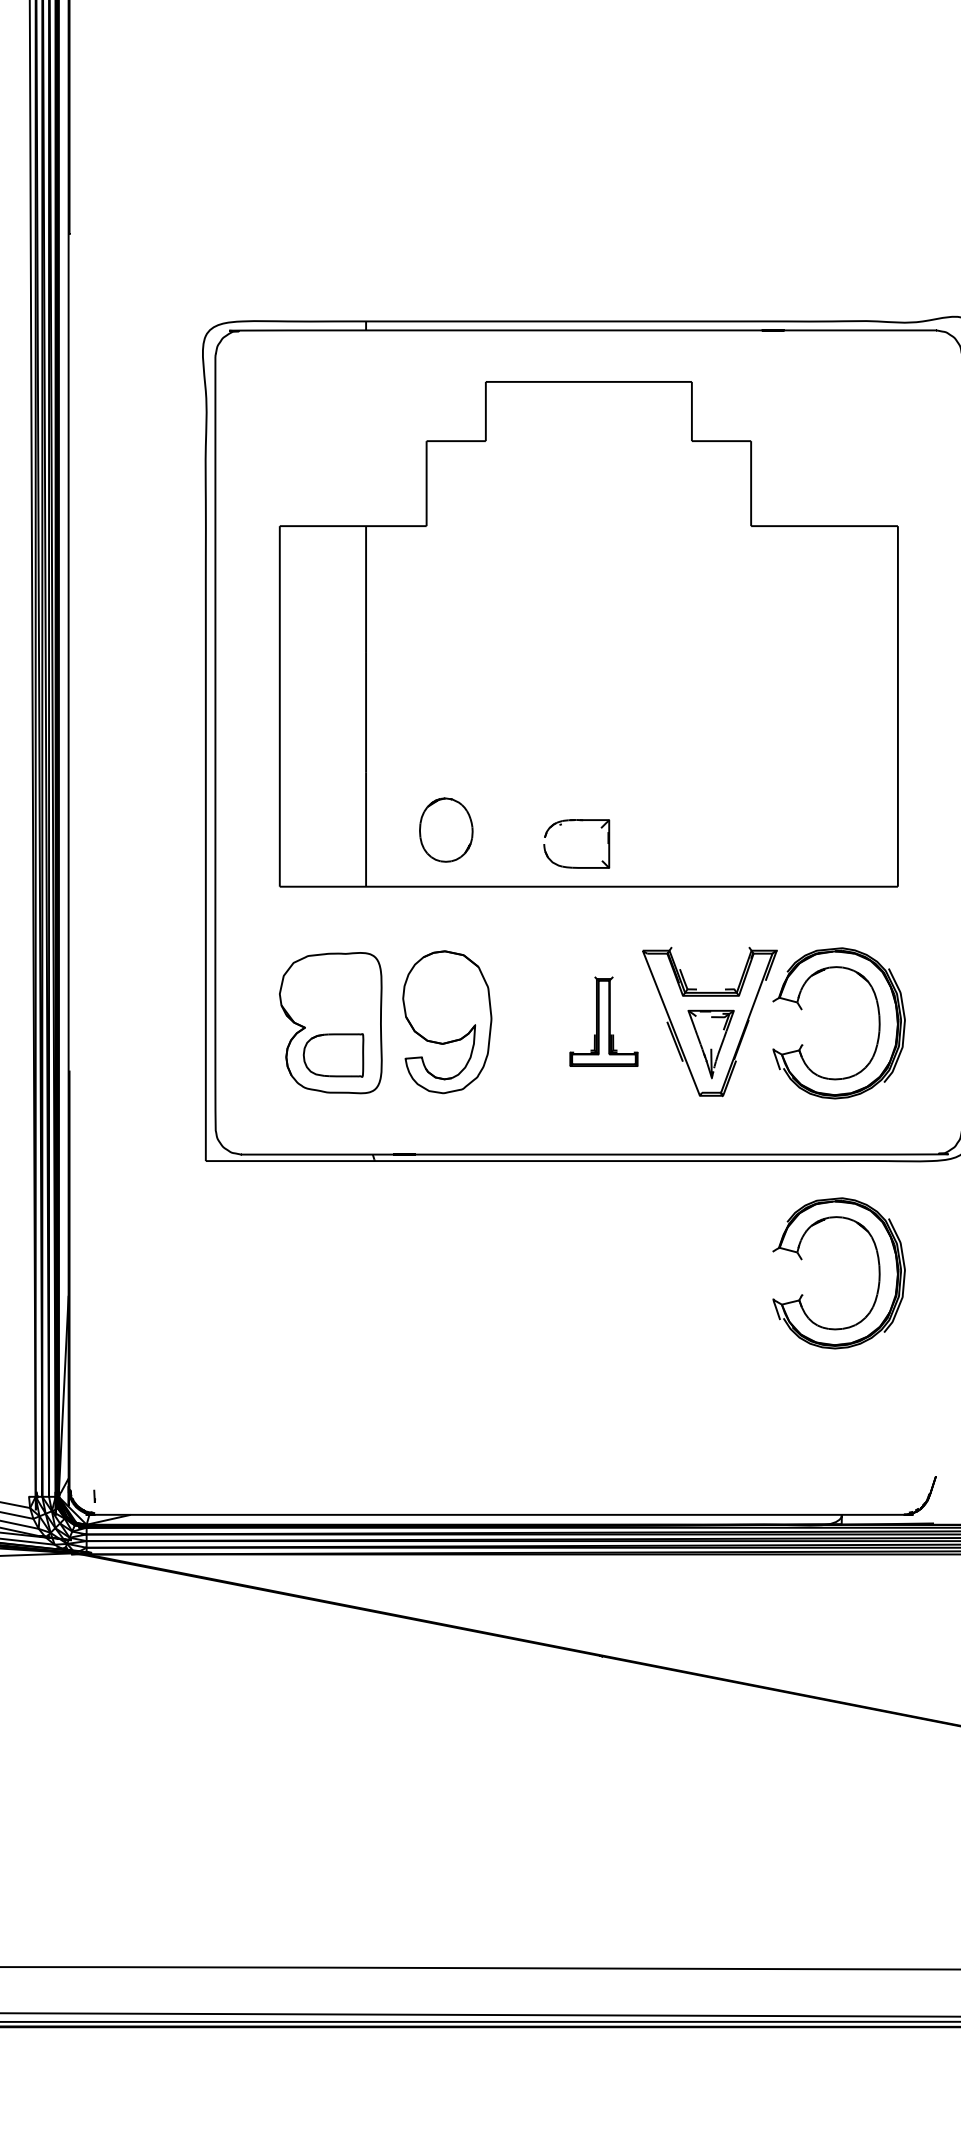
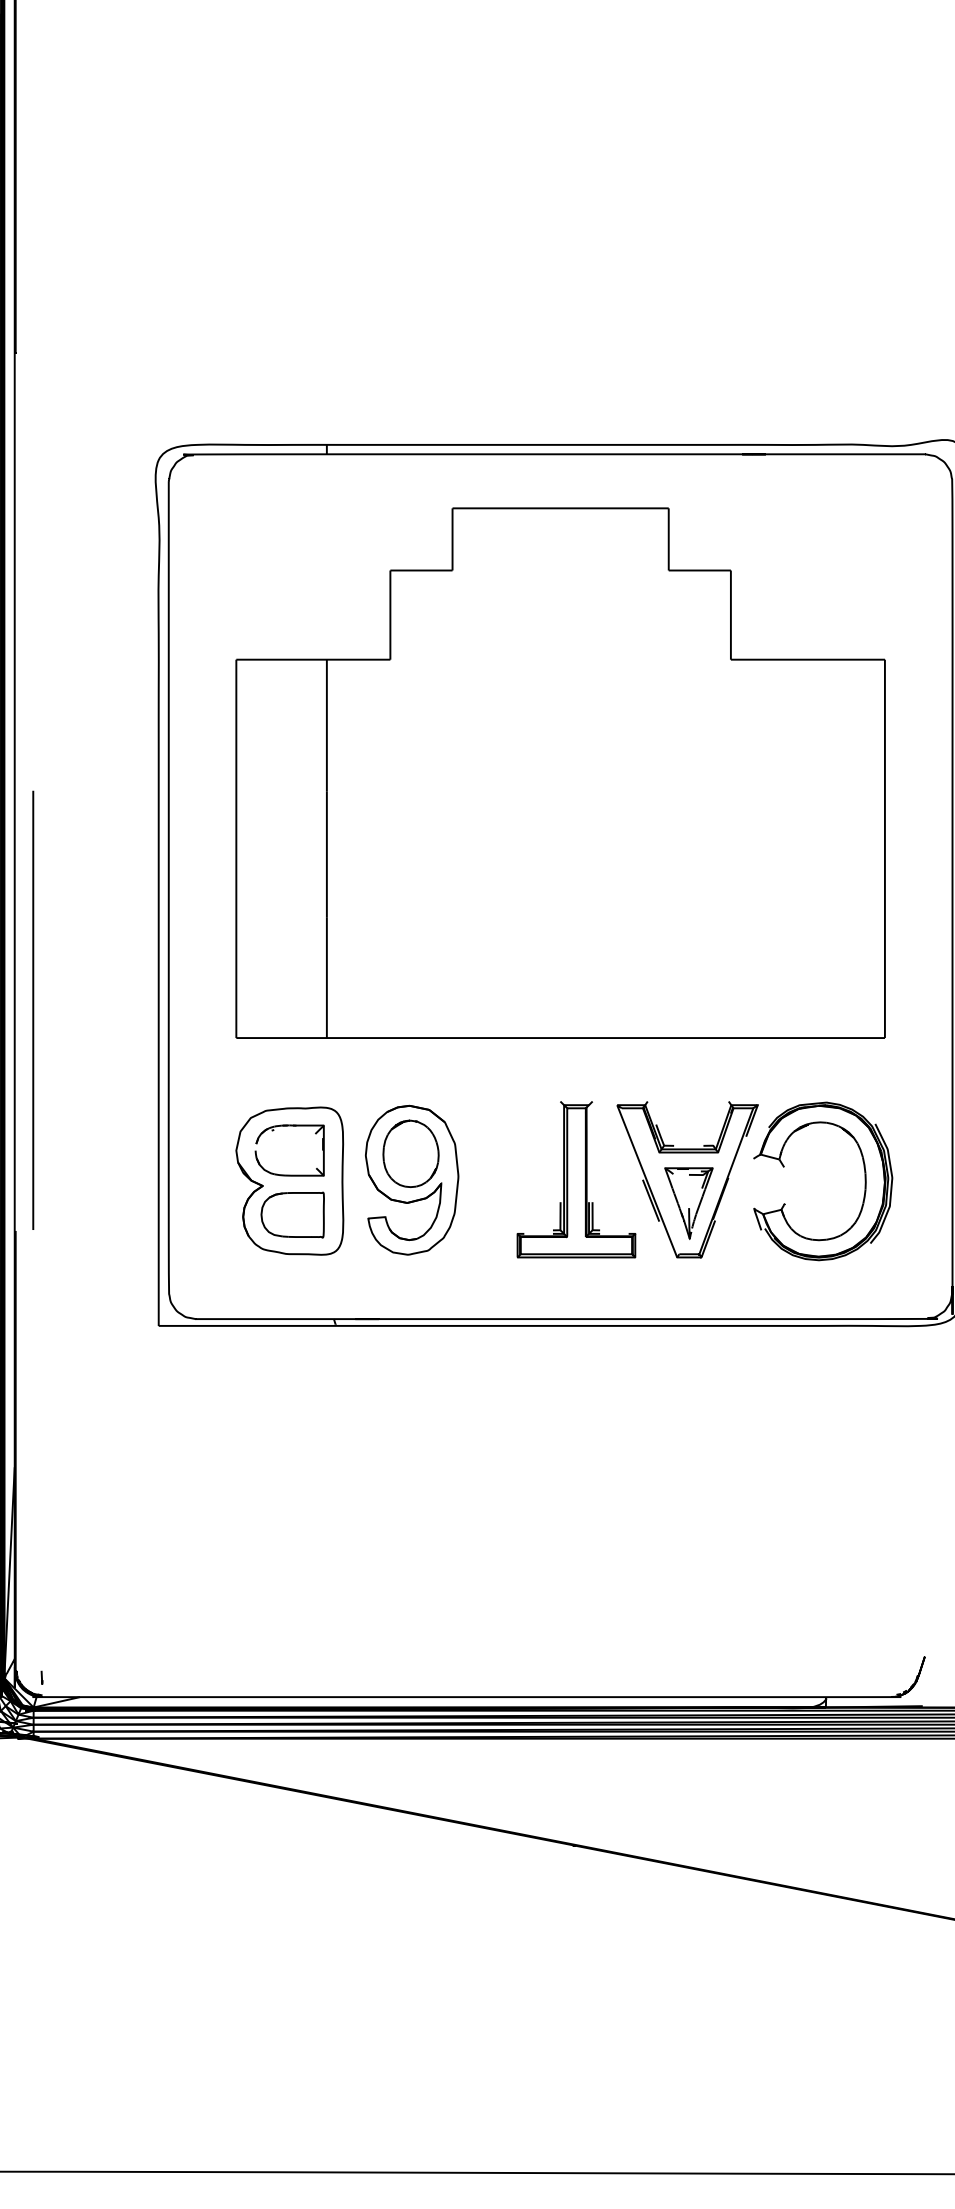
part: (573, 821) -> (286, 1126), moved
part: (446, 829) -> (411, 1153), moved
line: (86, 860) -> (33, 1010), added
part: (603, 1021) -> (575, 1179), size x1.67
part: (802, 1259) -> (784, 1429), removed

